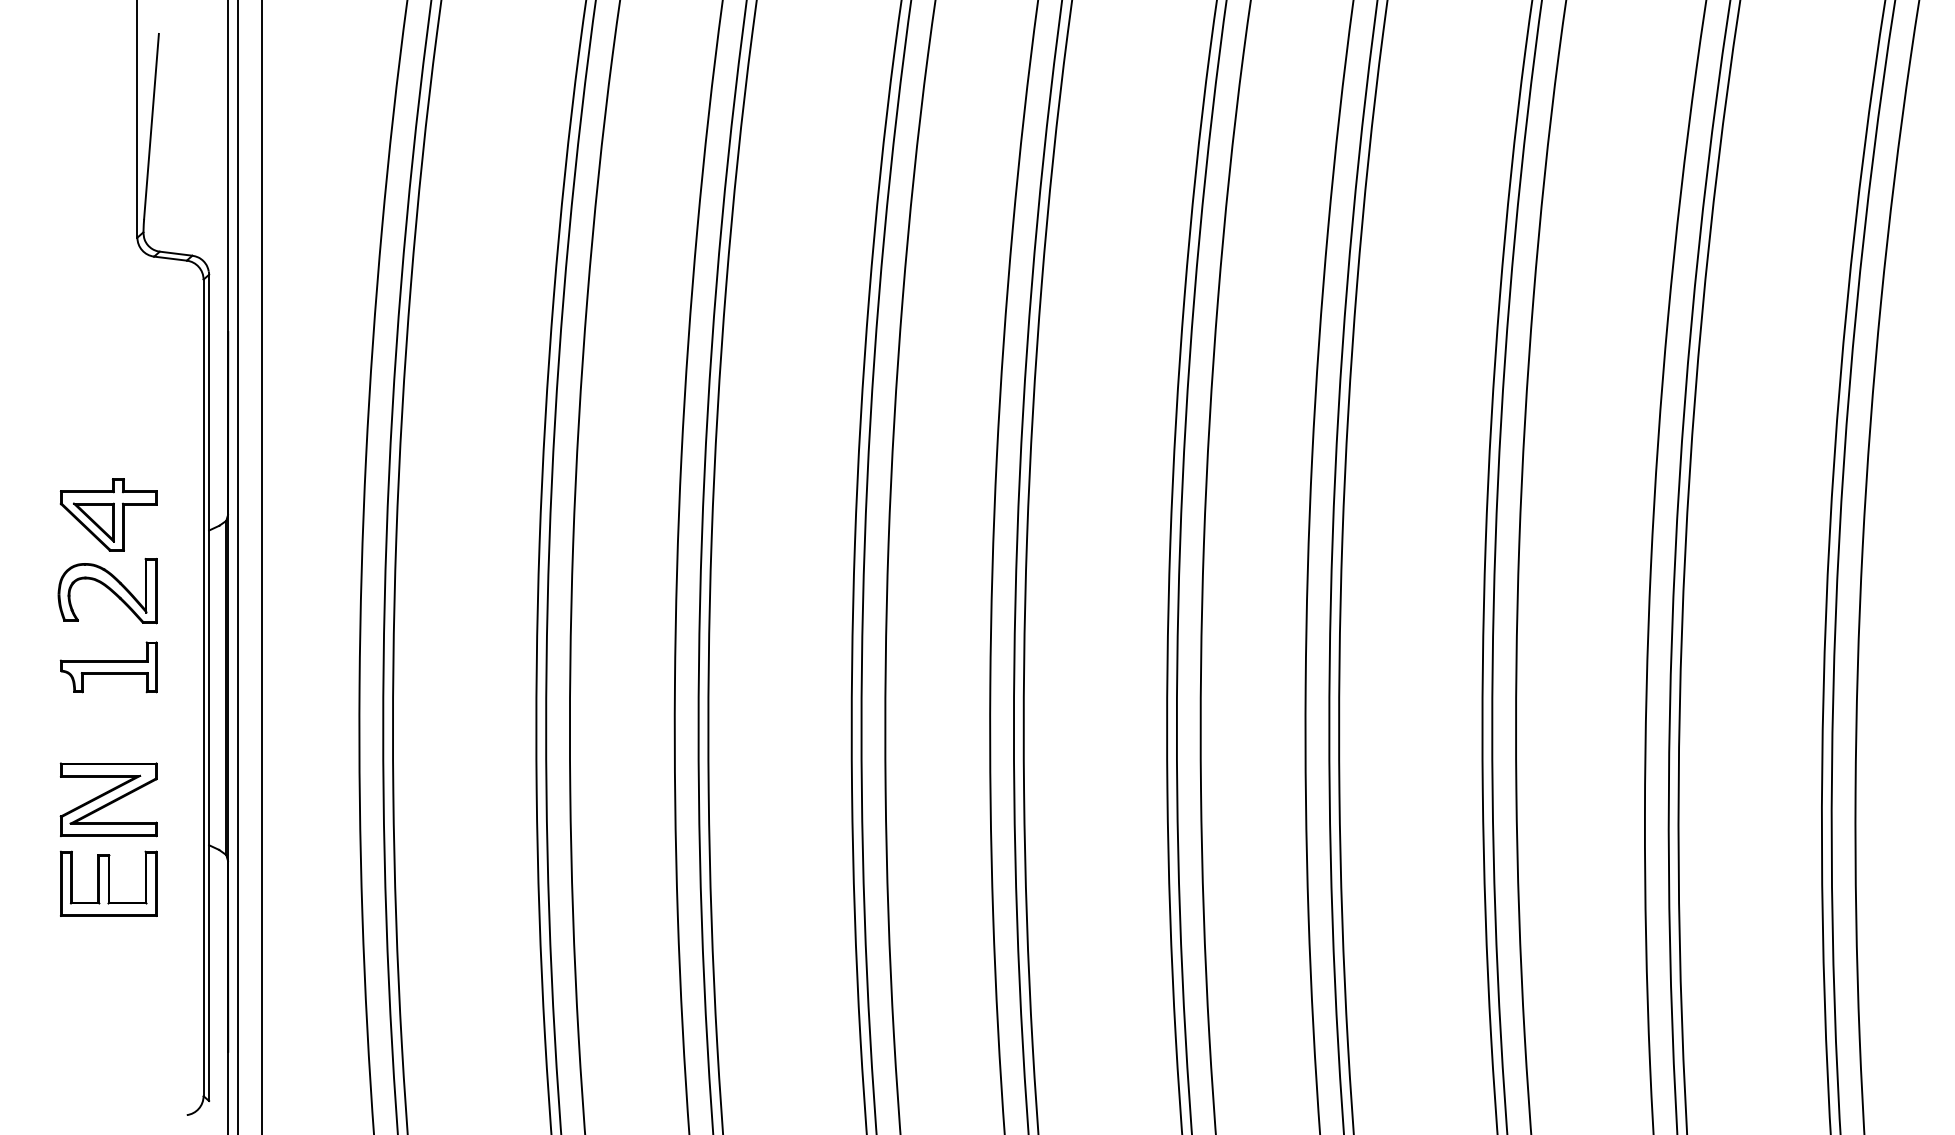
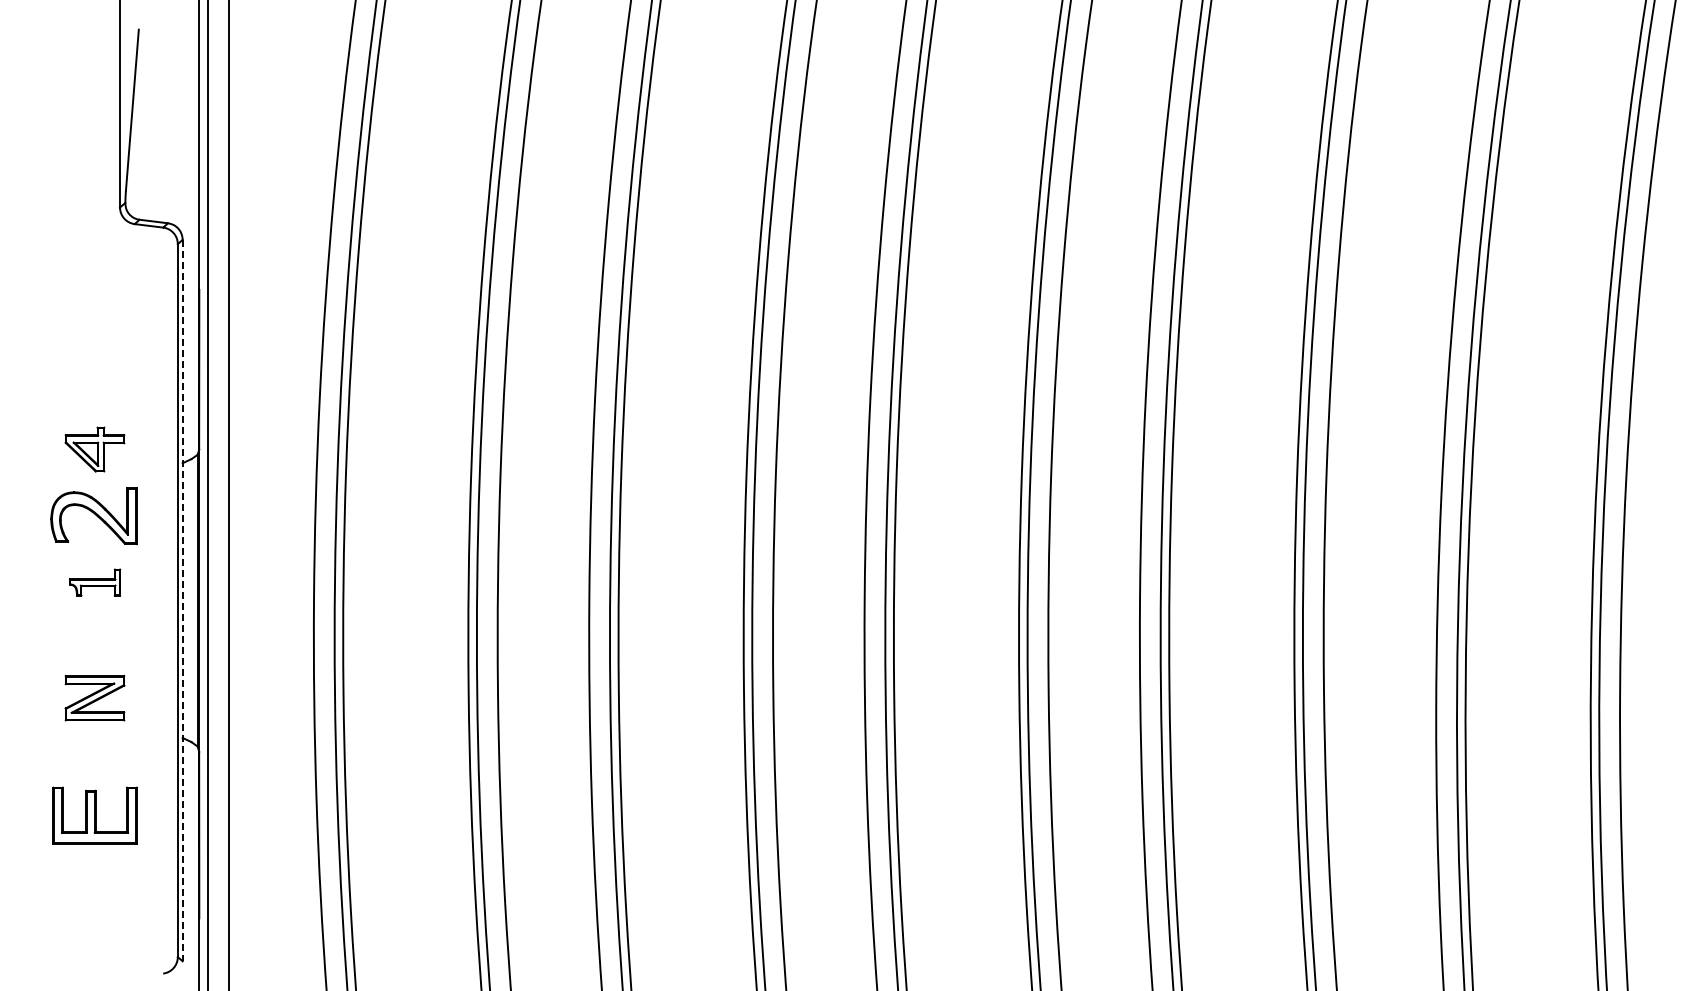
part: (108, 514) -> (94, 449), size x0.7
part: (108, 667) -> (94, 582), size x0.6
line: (208, 687) -> (182, 600), solid -> dashed
part: (108, 798) -> (94, 697), size x0.7
part: (108, 883) -> (94, 815), moved

